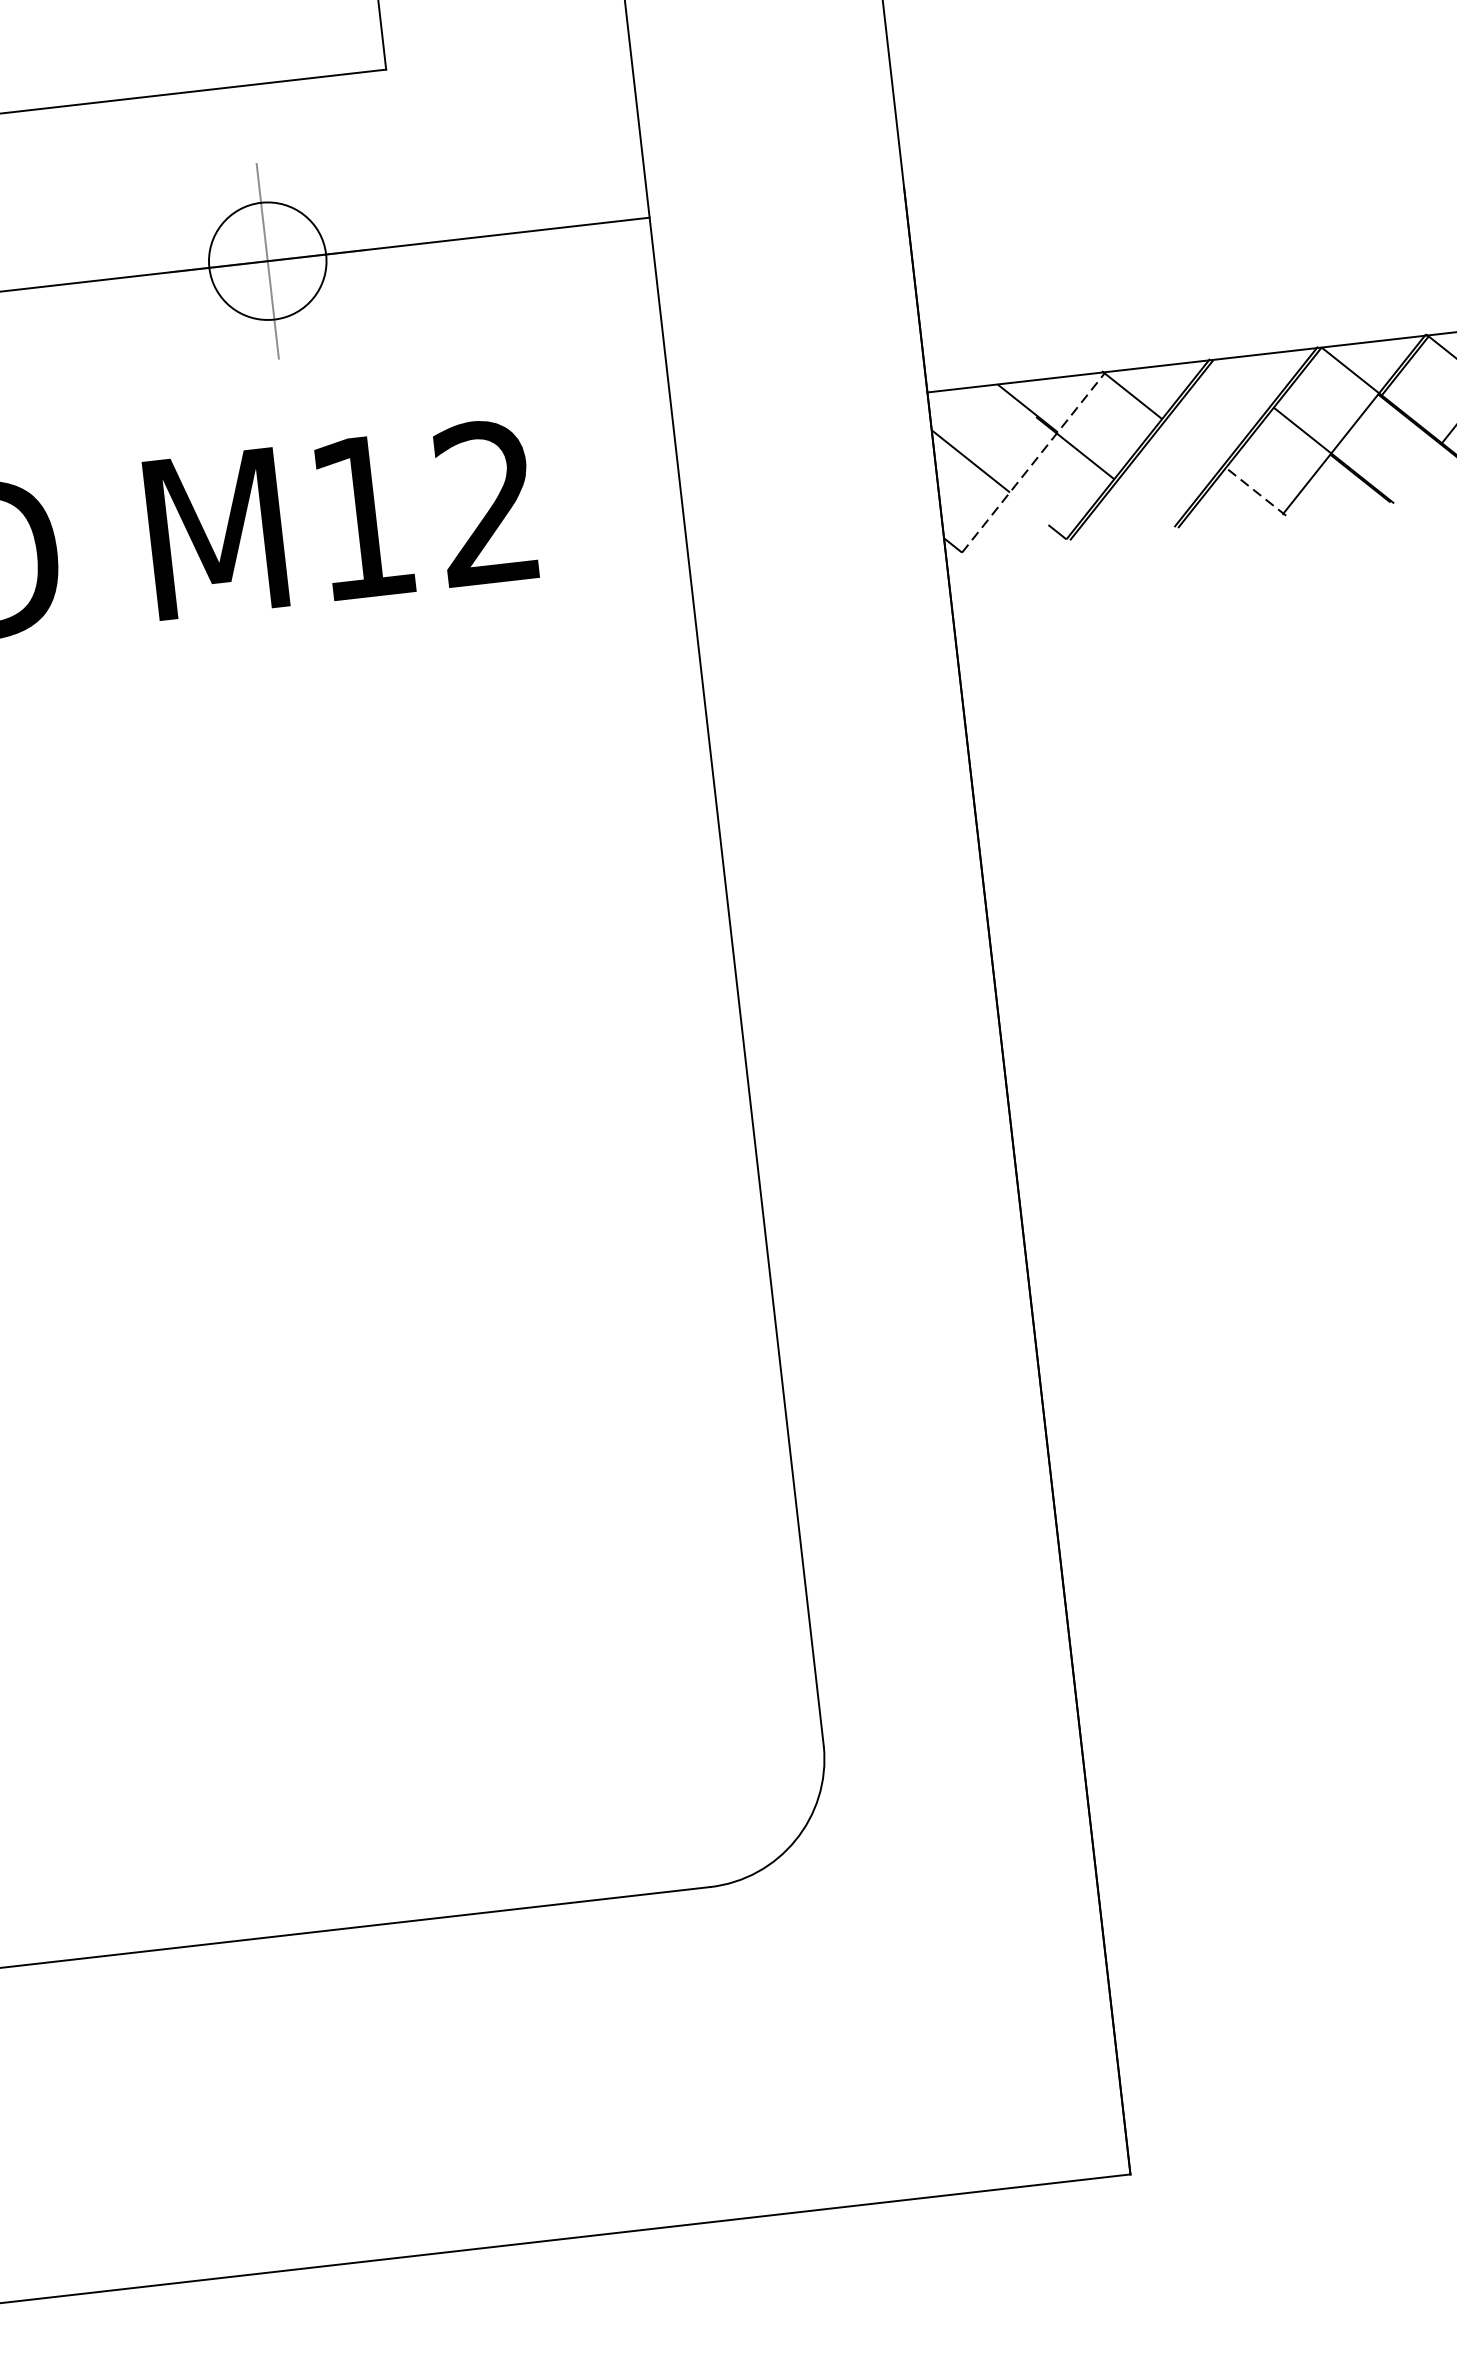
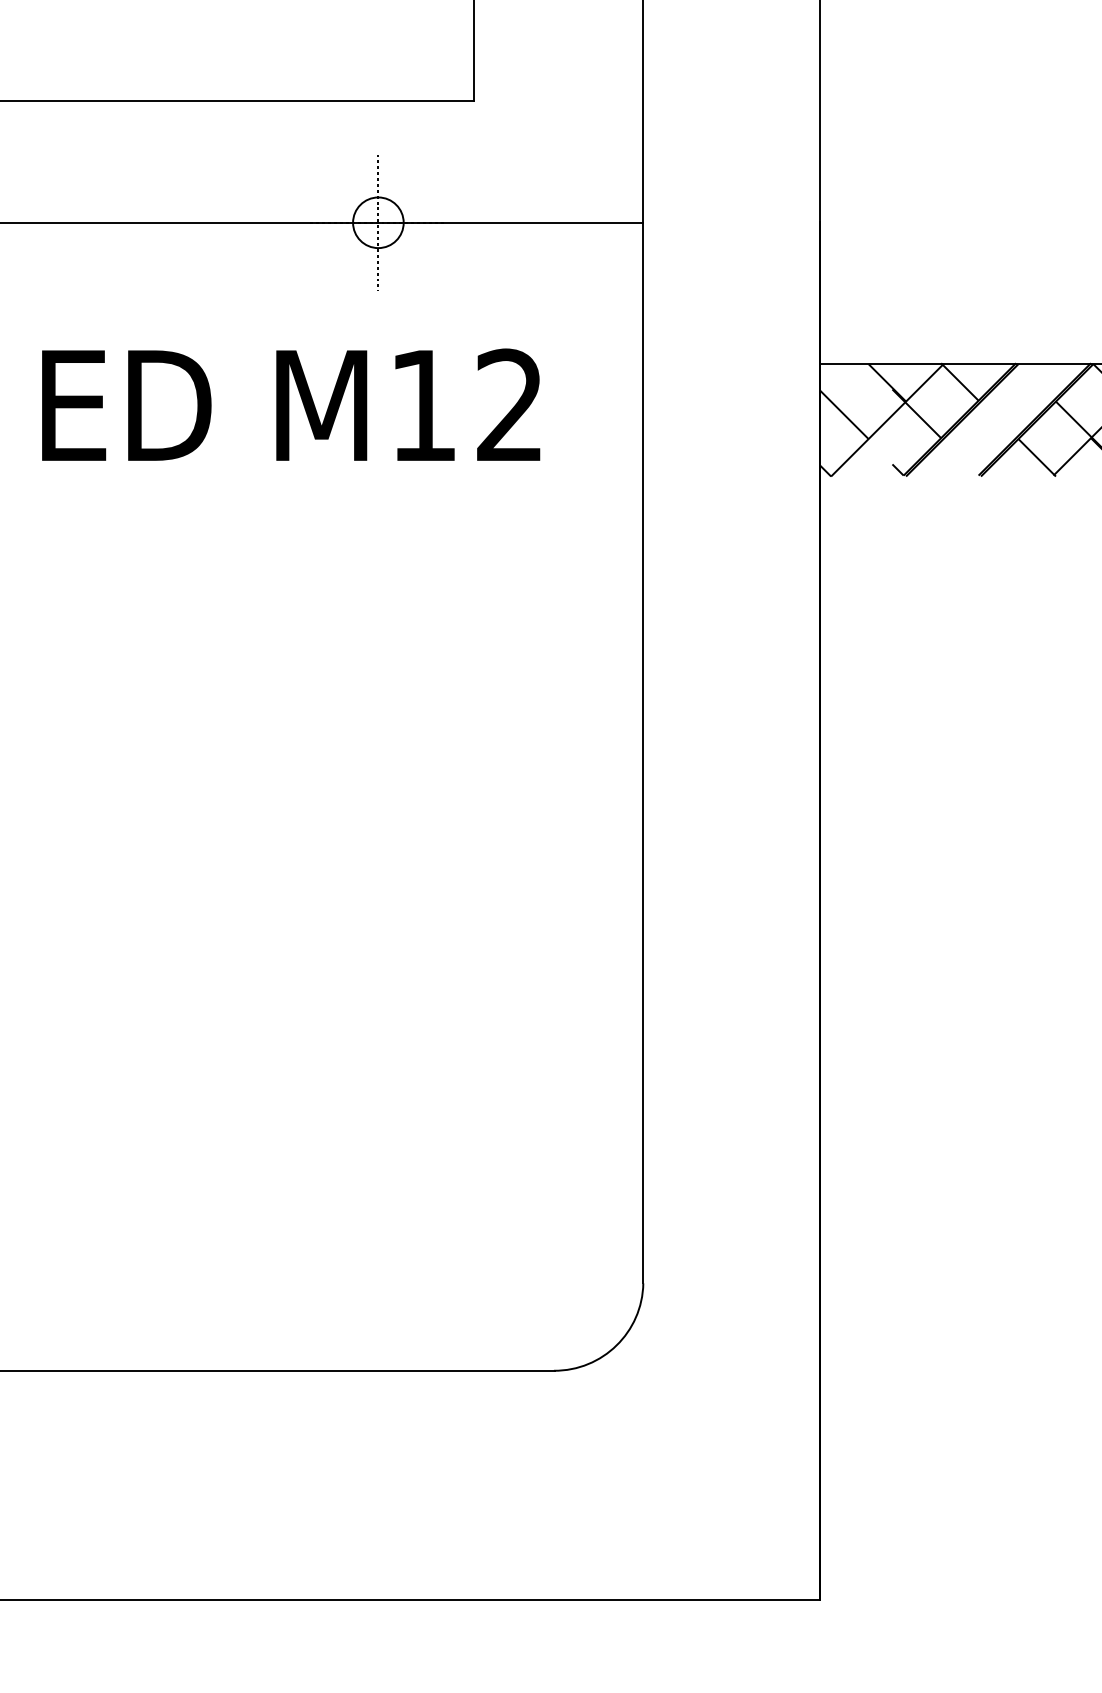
circle: (267, 260) -> (378, 222), size x0.62
line: (1034, 462) -> (887, 420), dashed -> solid
line: (1254, 491) -> (1036, 457), dashed -> solid

